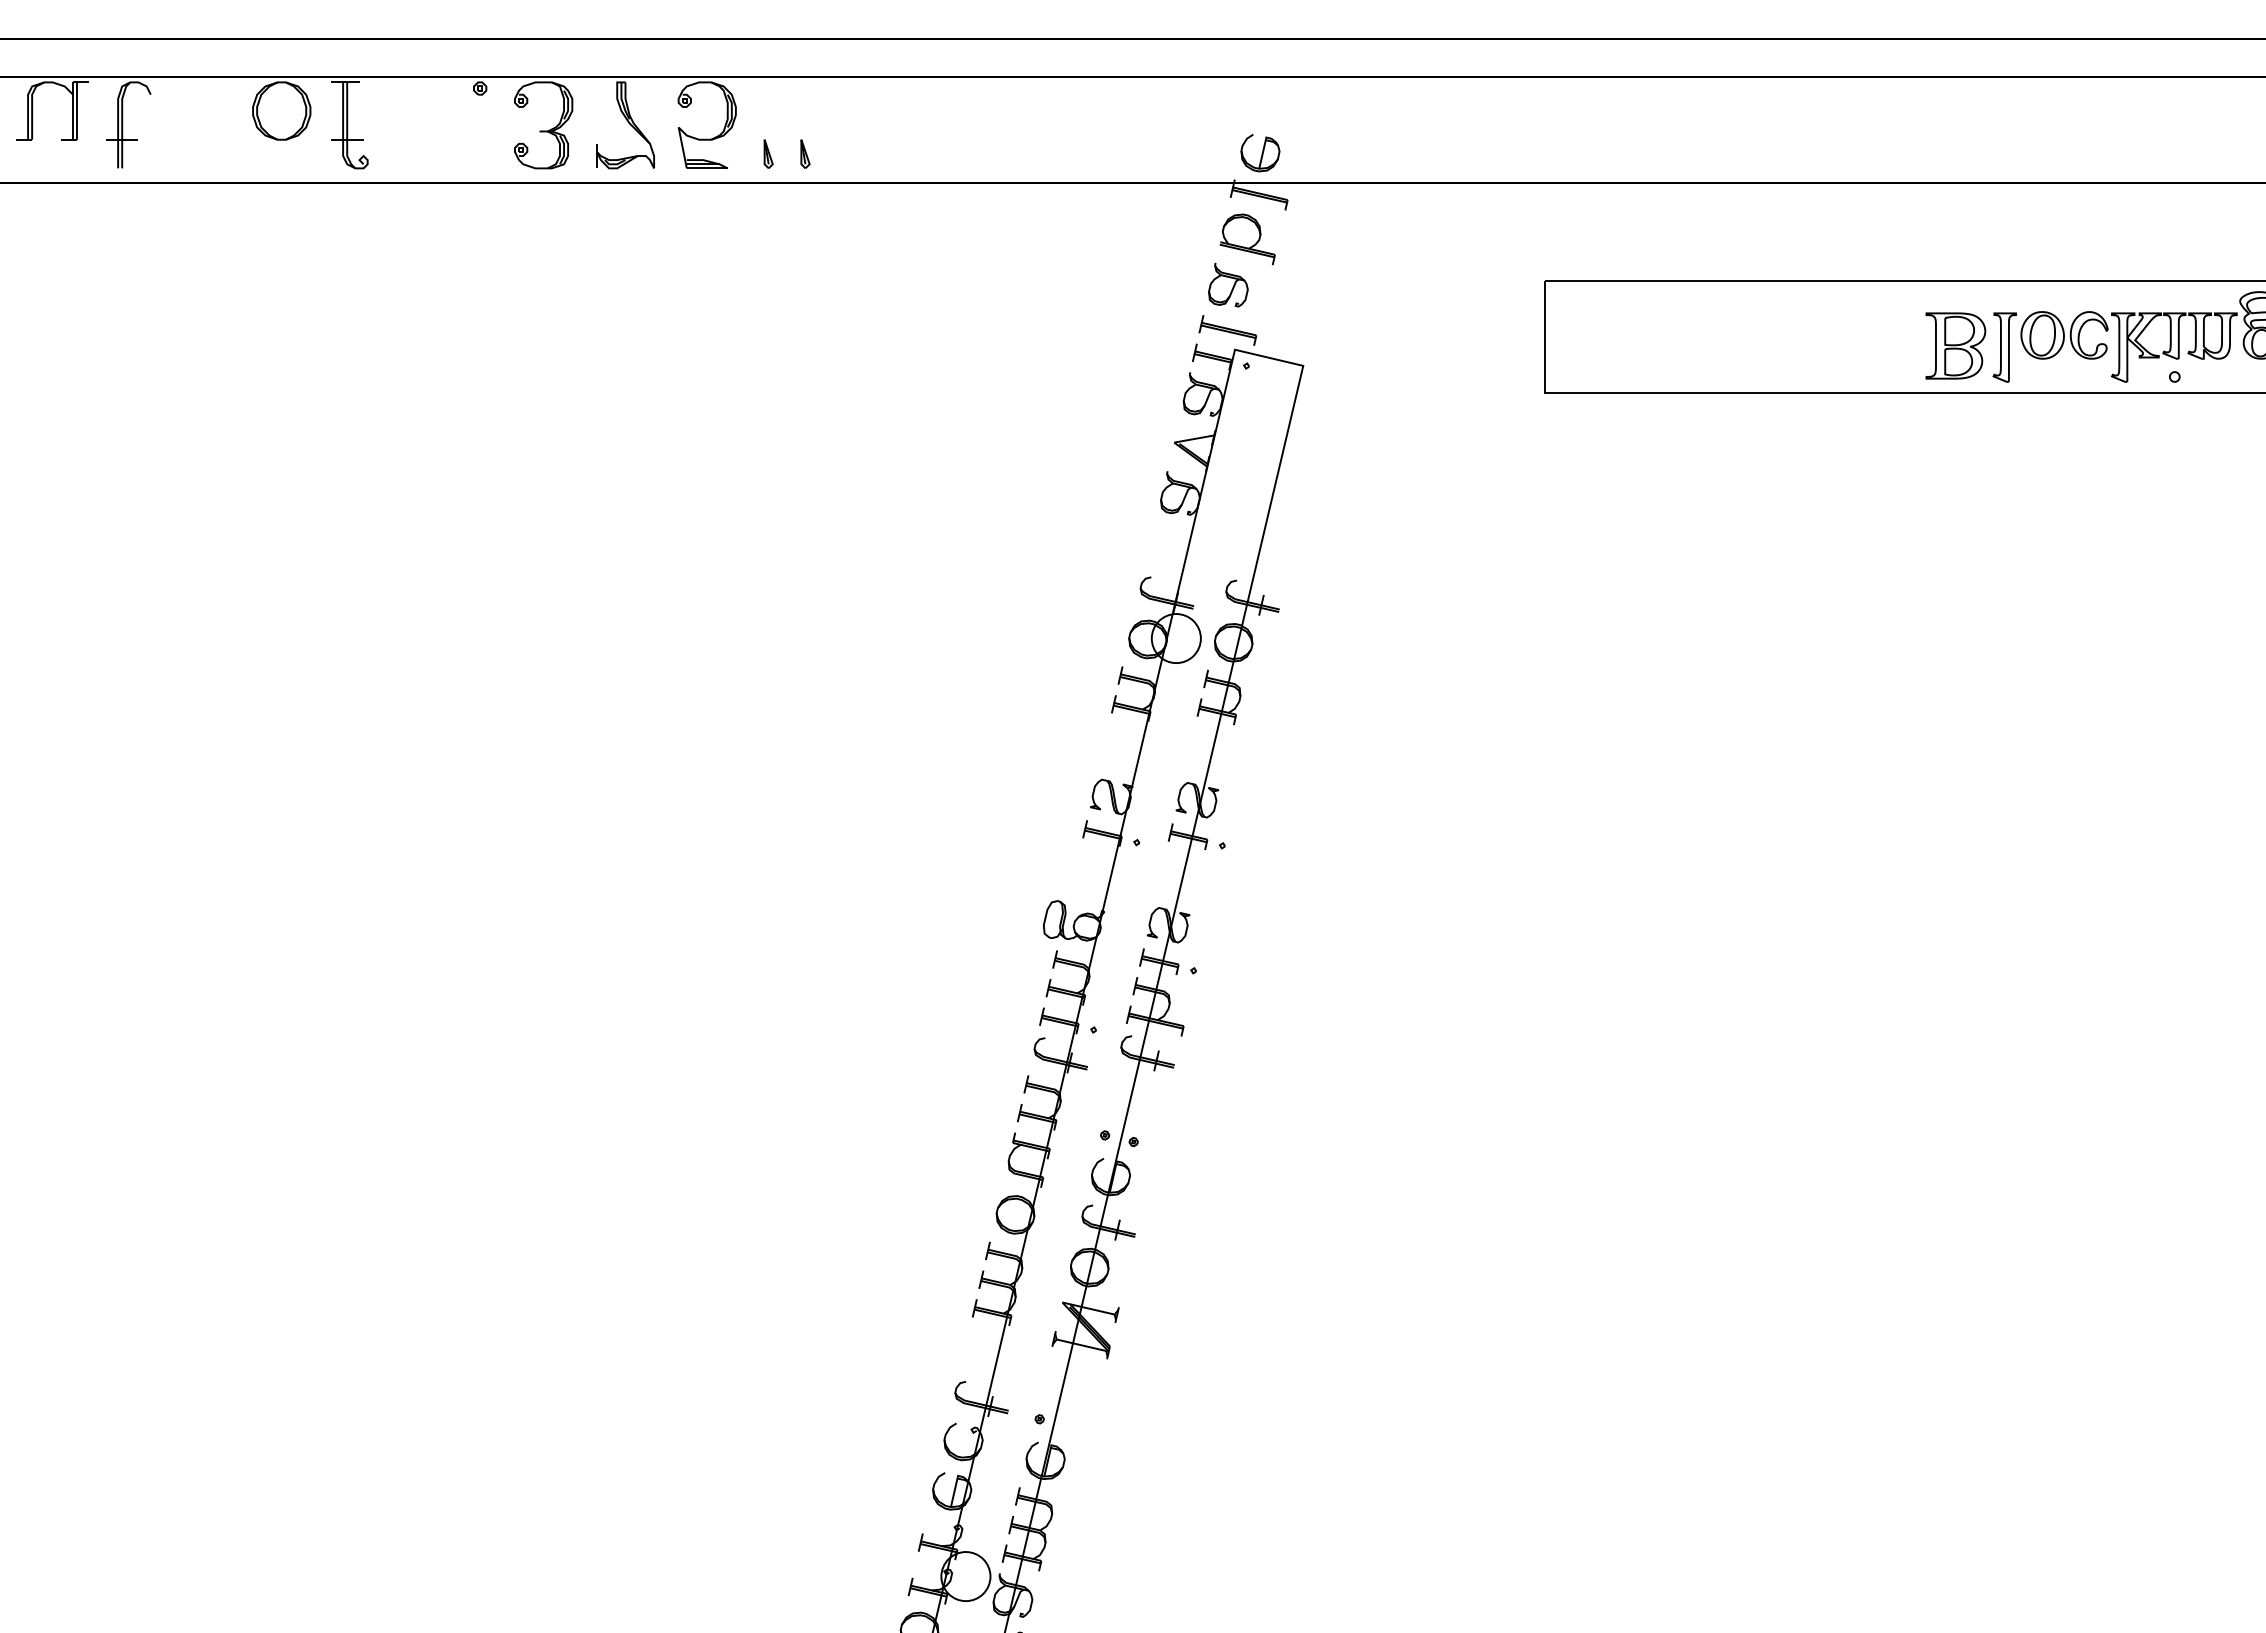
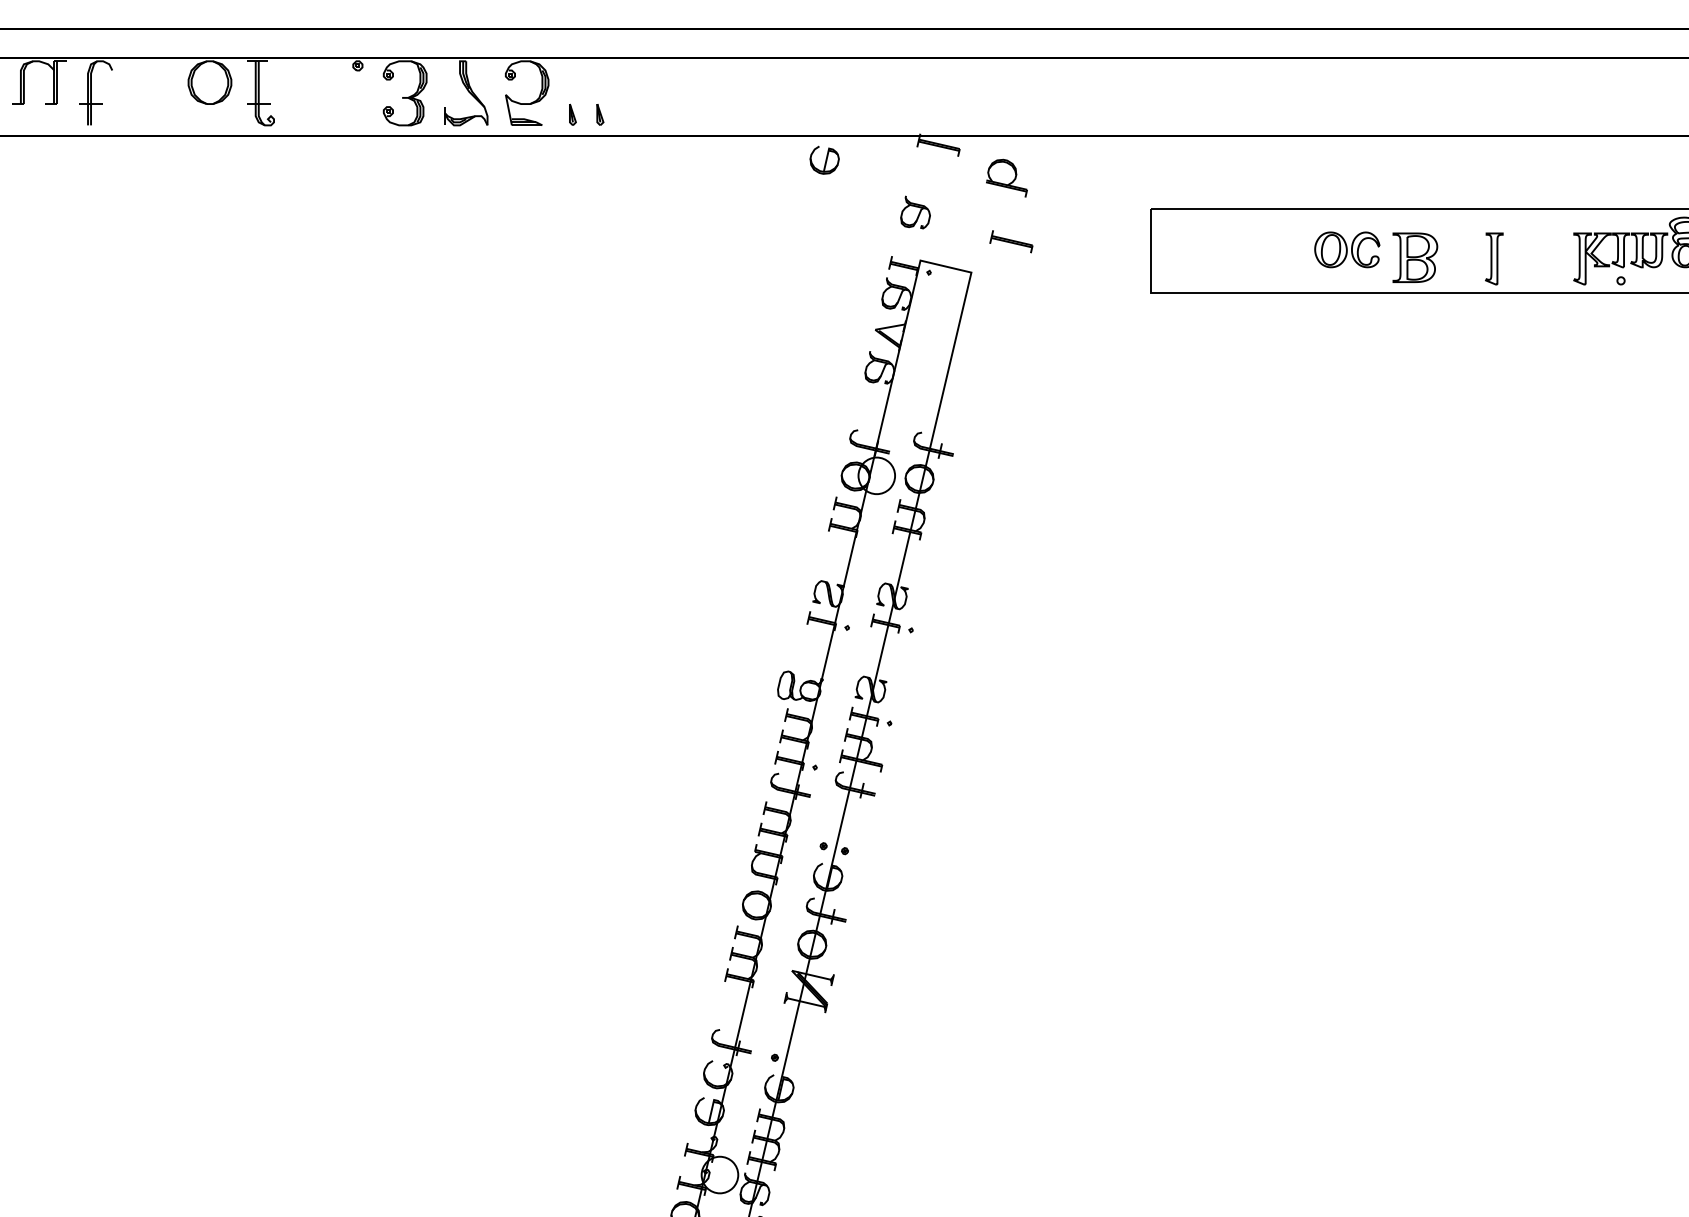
part: (1260, 153) -> (824, 160), moved
part: (1247, 239) -> (1006, 178), moved
part: (1227, 330) -> (1011, 241), moved
part: (2064, 335) -> (1347, 249), moved
part: (1955, 345) -> (1415, 257), moved

